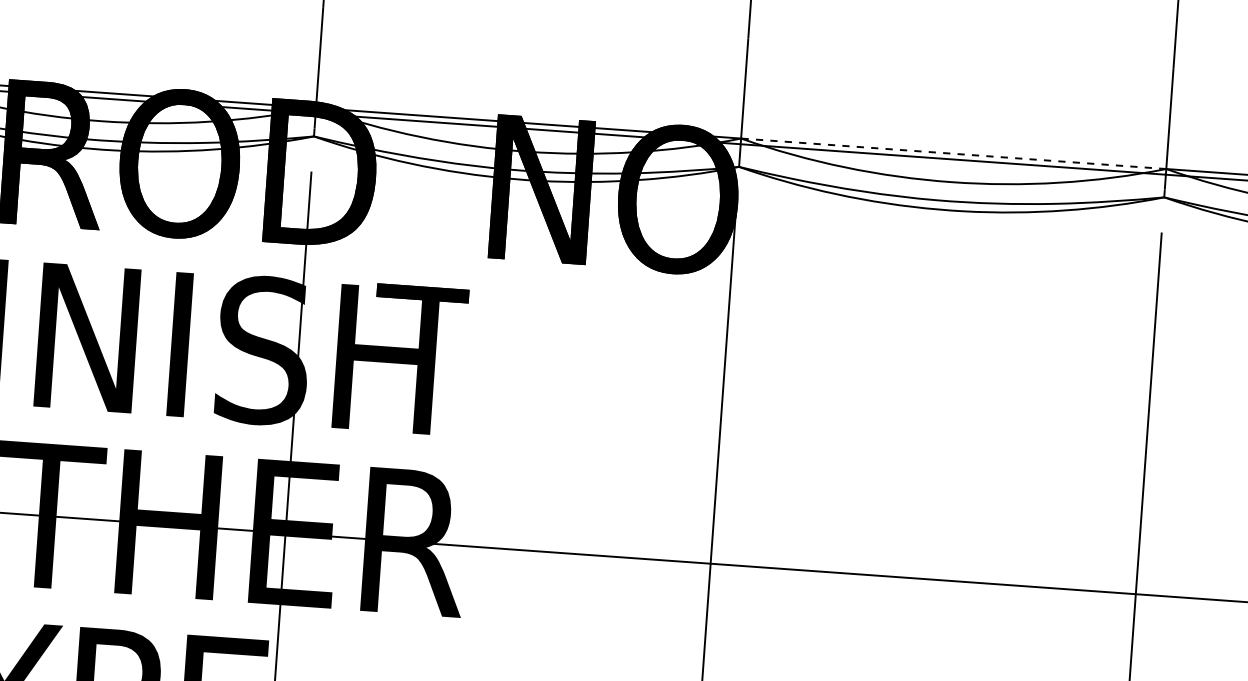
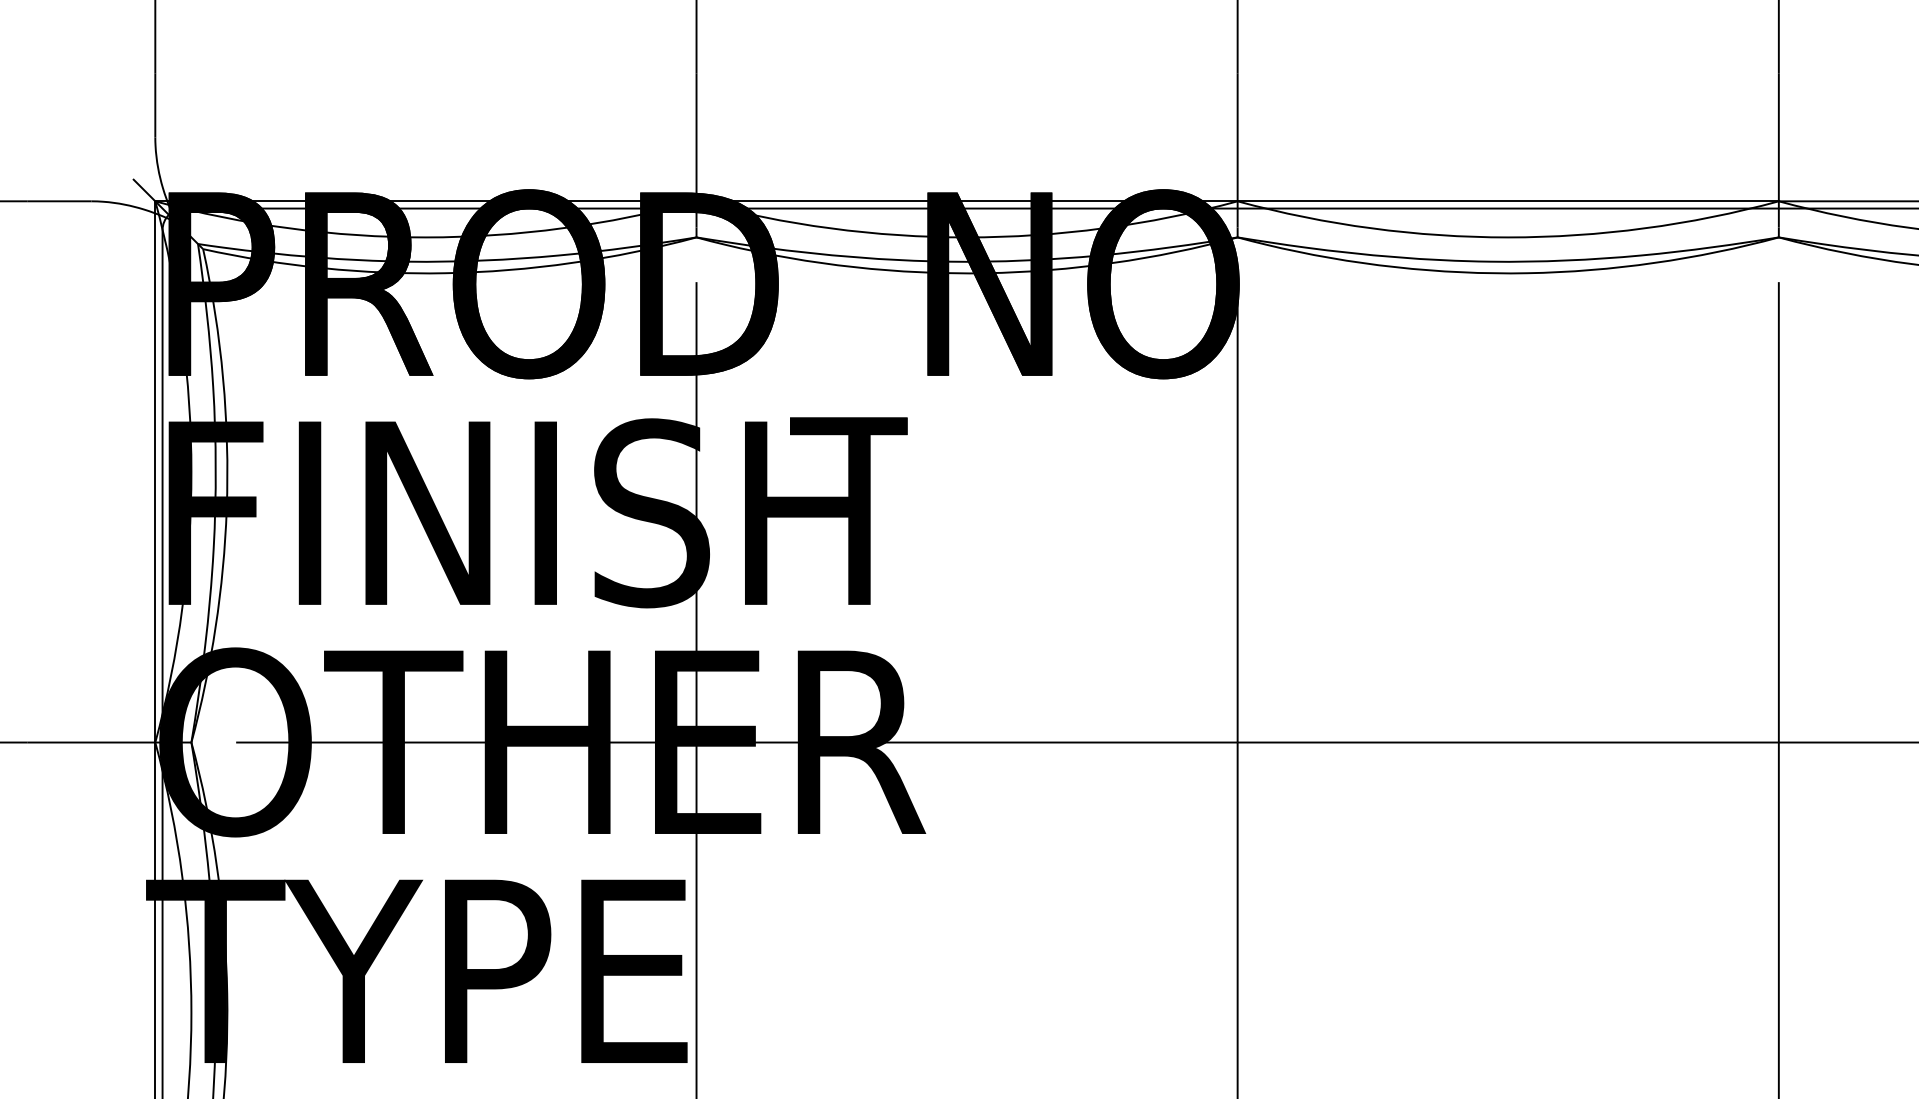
line: (953, 153) -> (1508, 201), dashed -> solid

